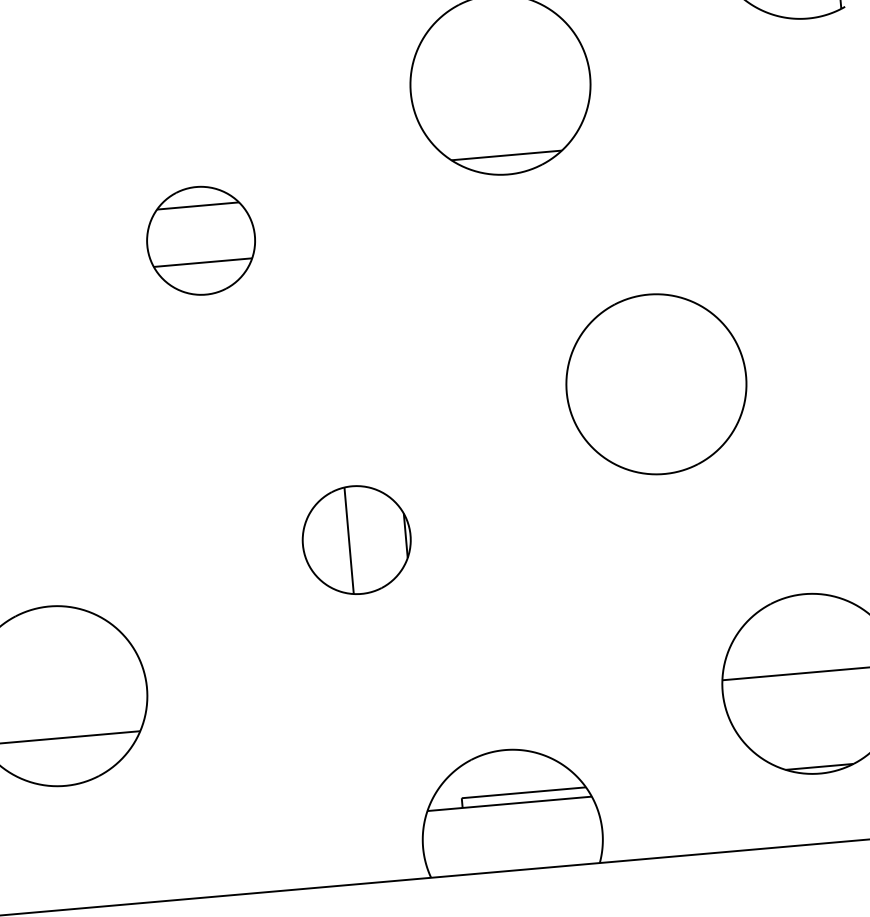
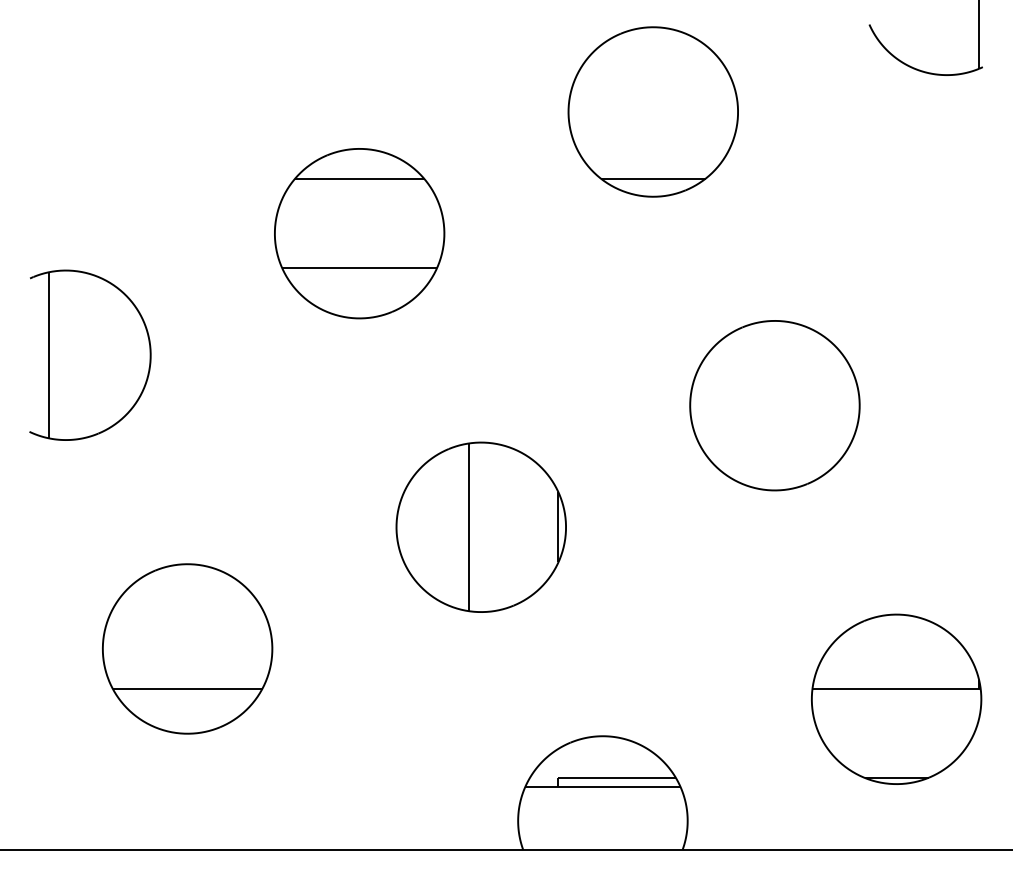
part: (200, 240) -> (359, 233), size x1.67
part: (355, 539) -> (480, 526), size x1.67

